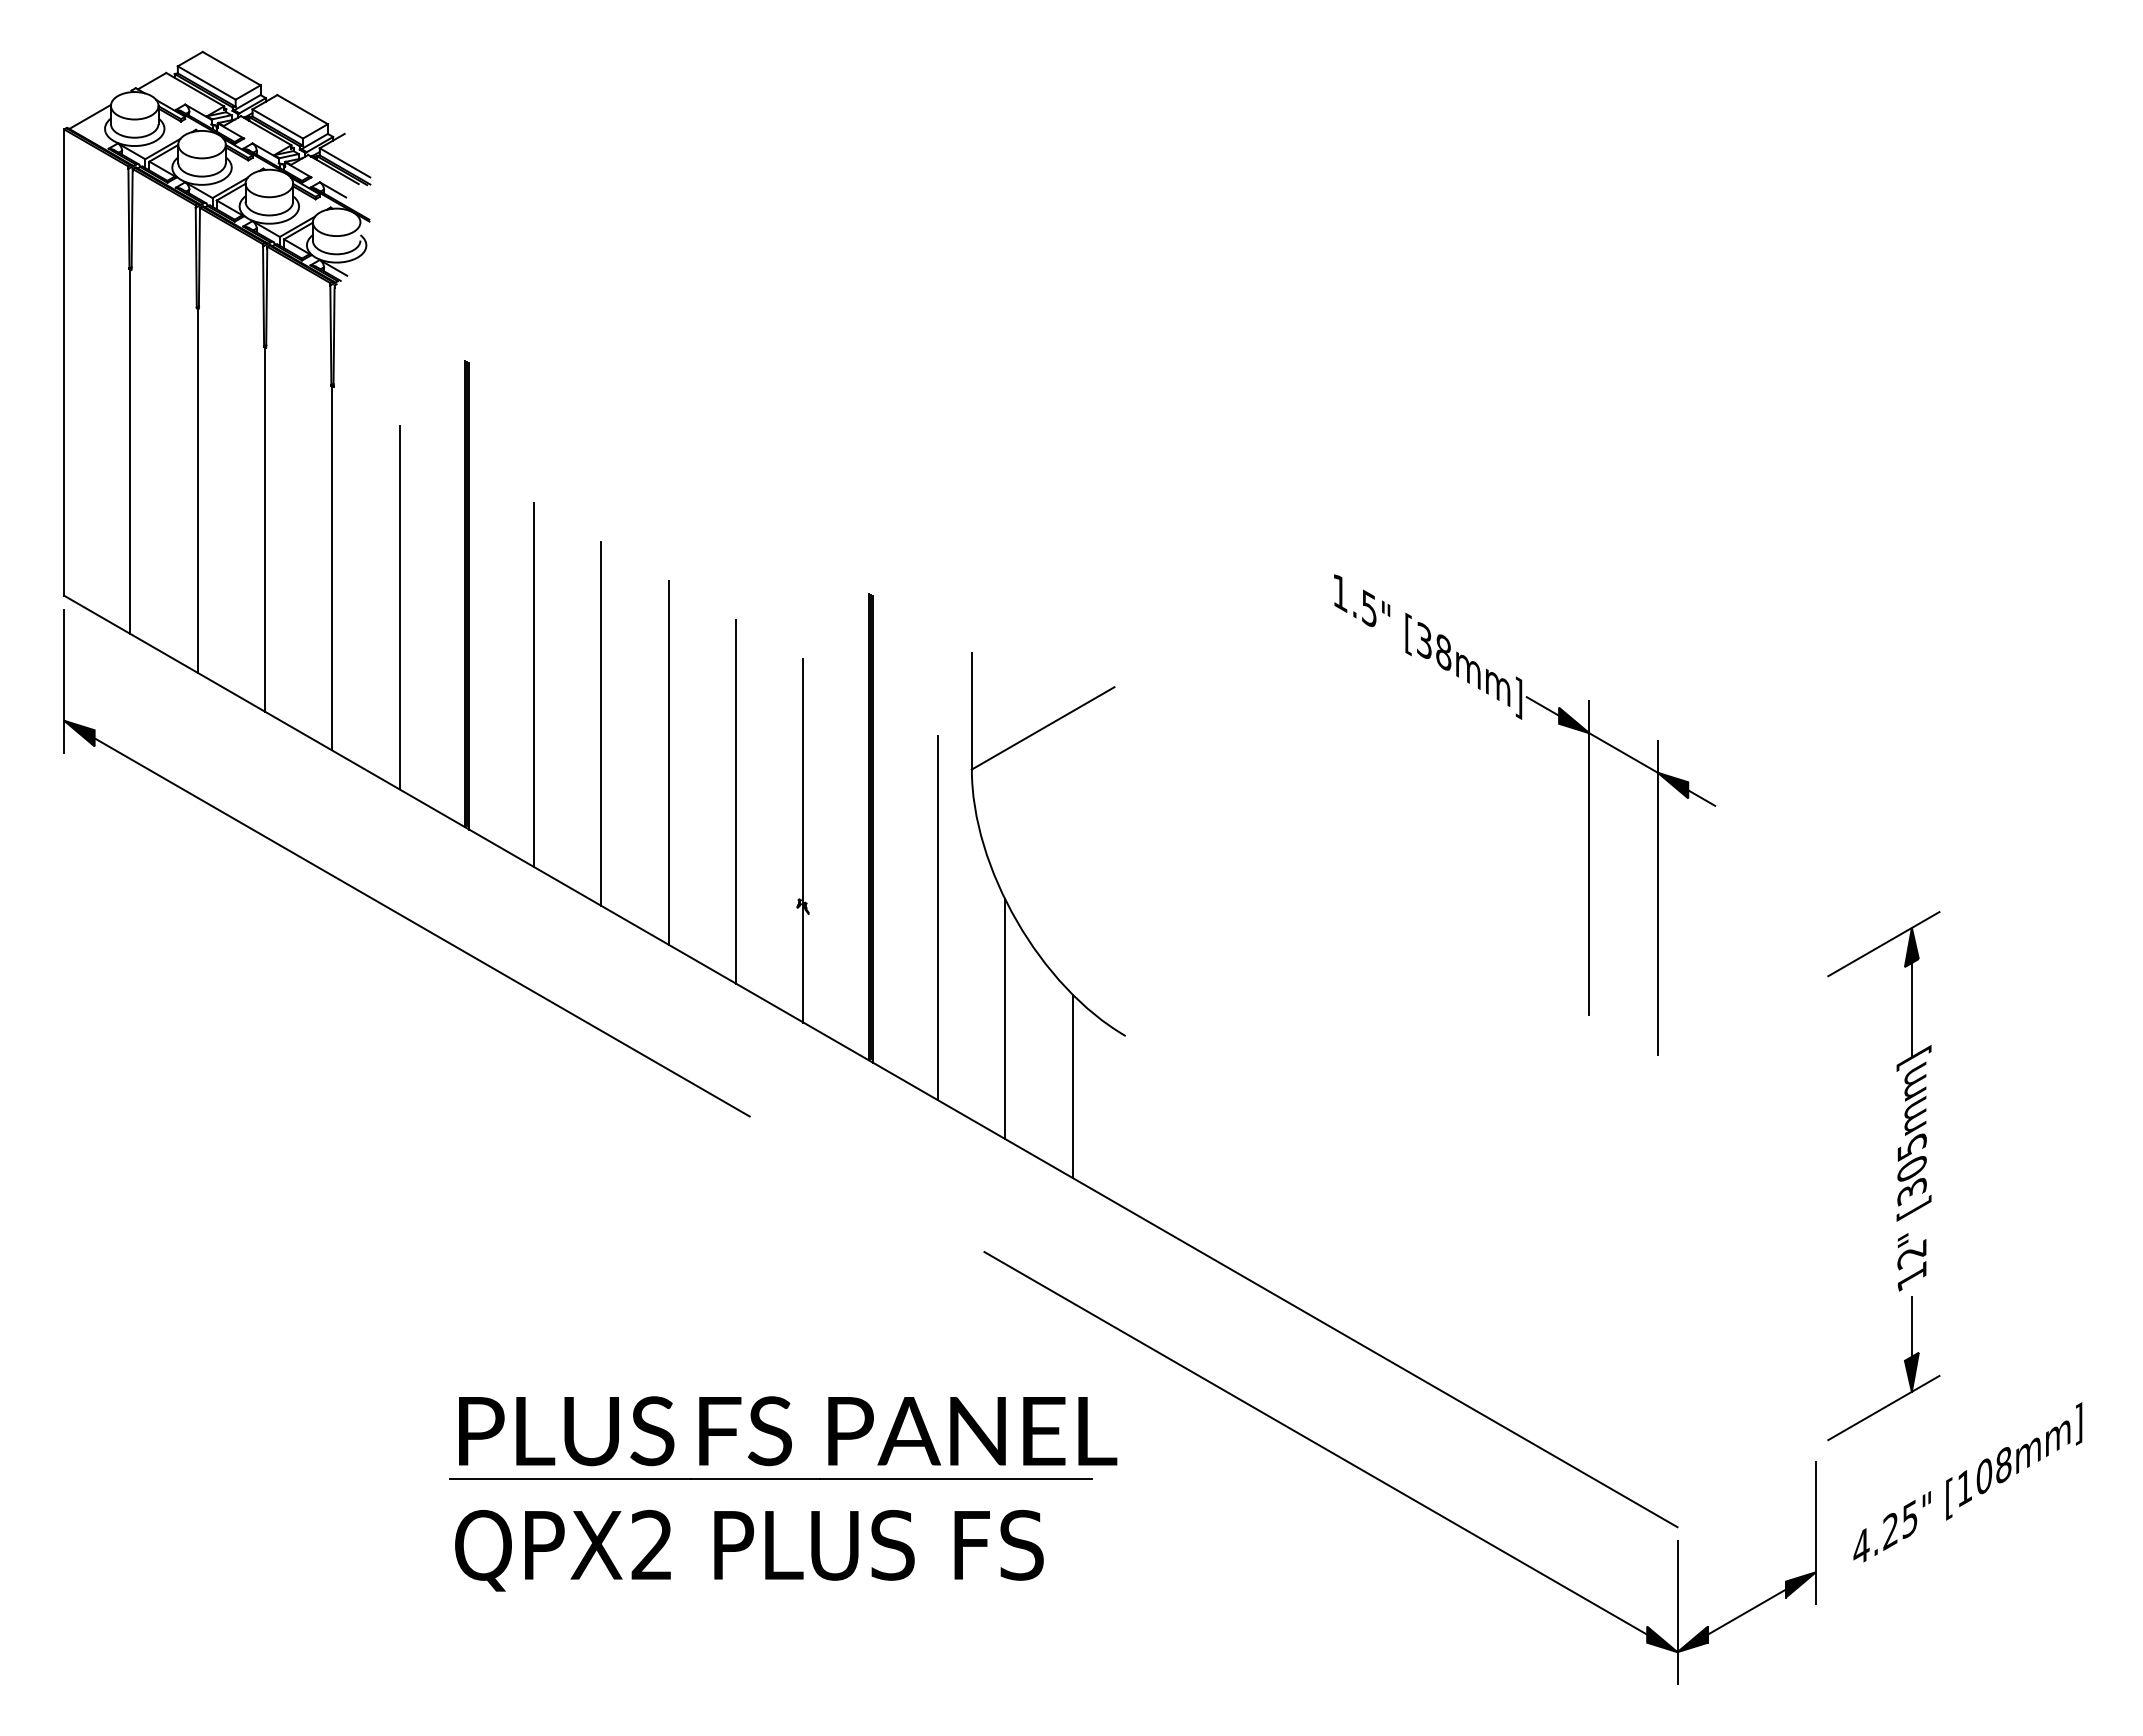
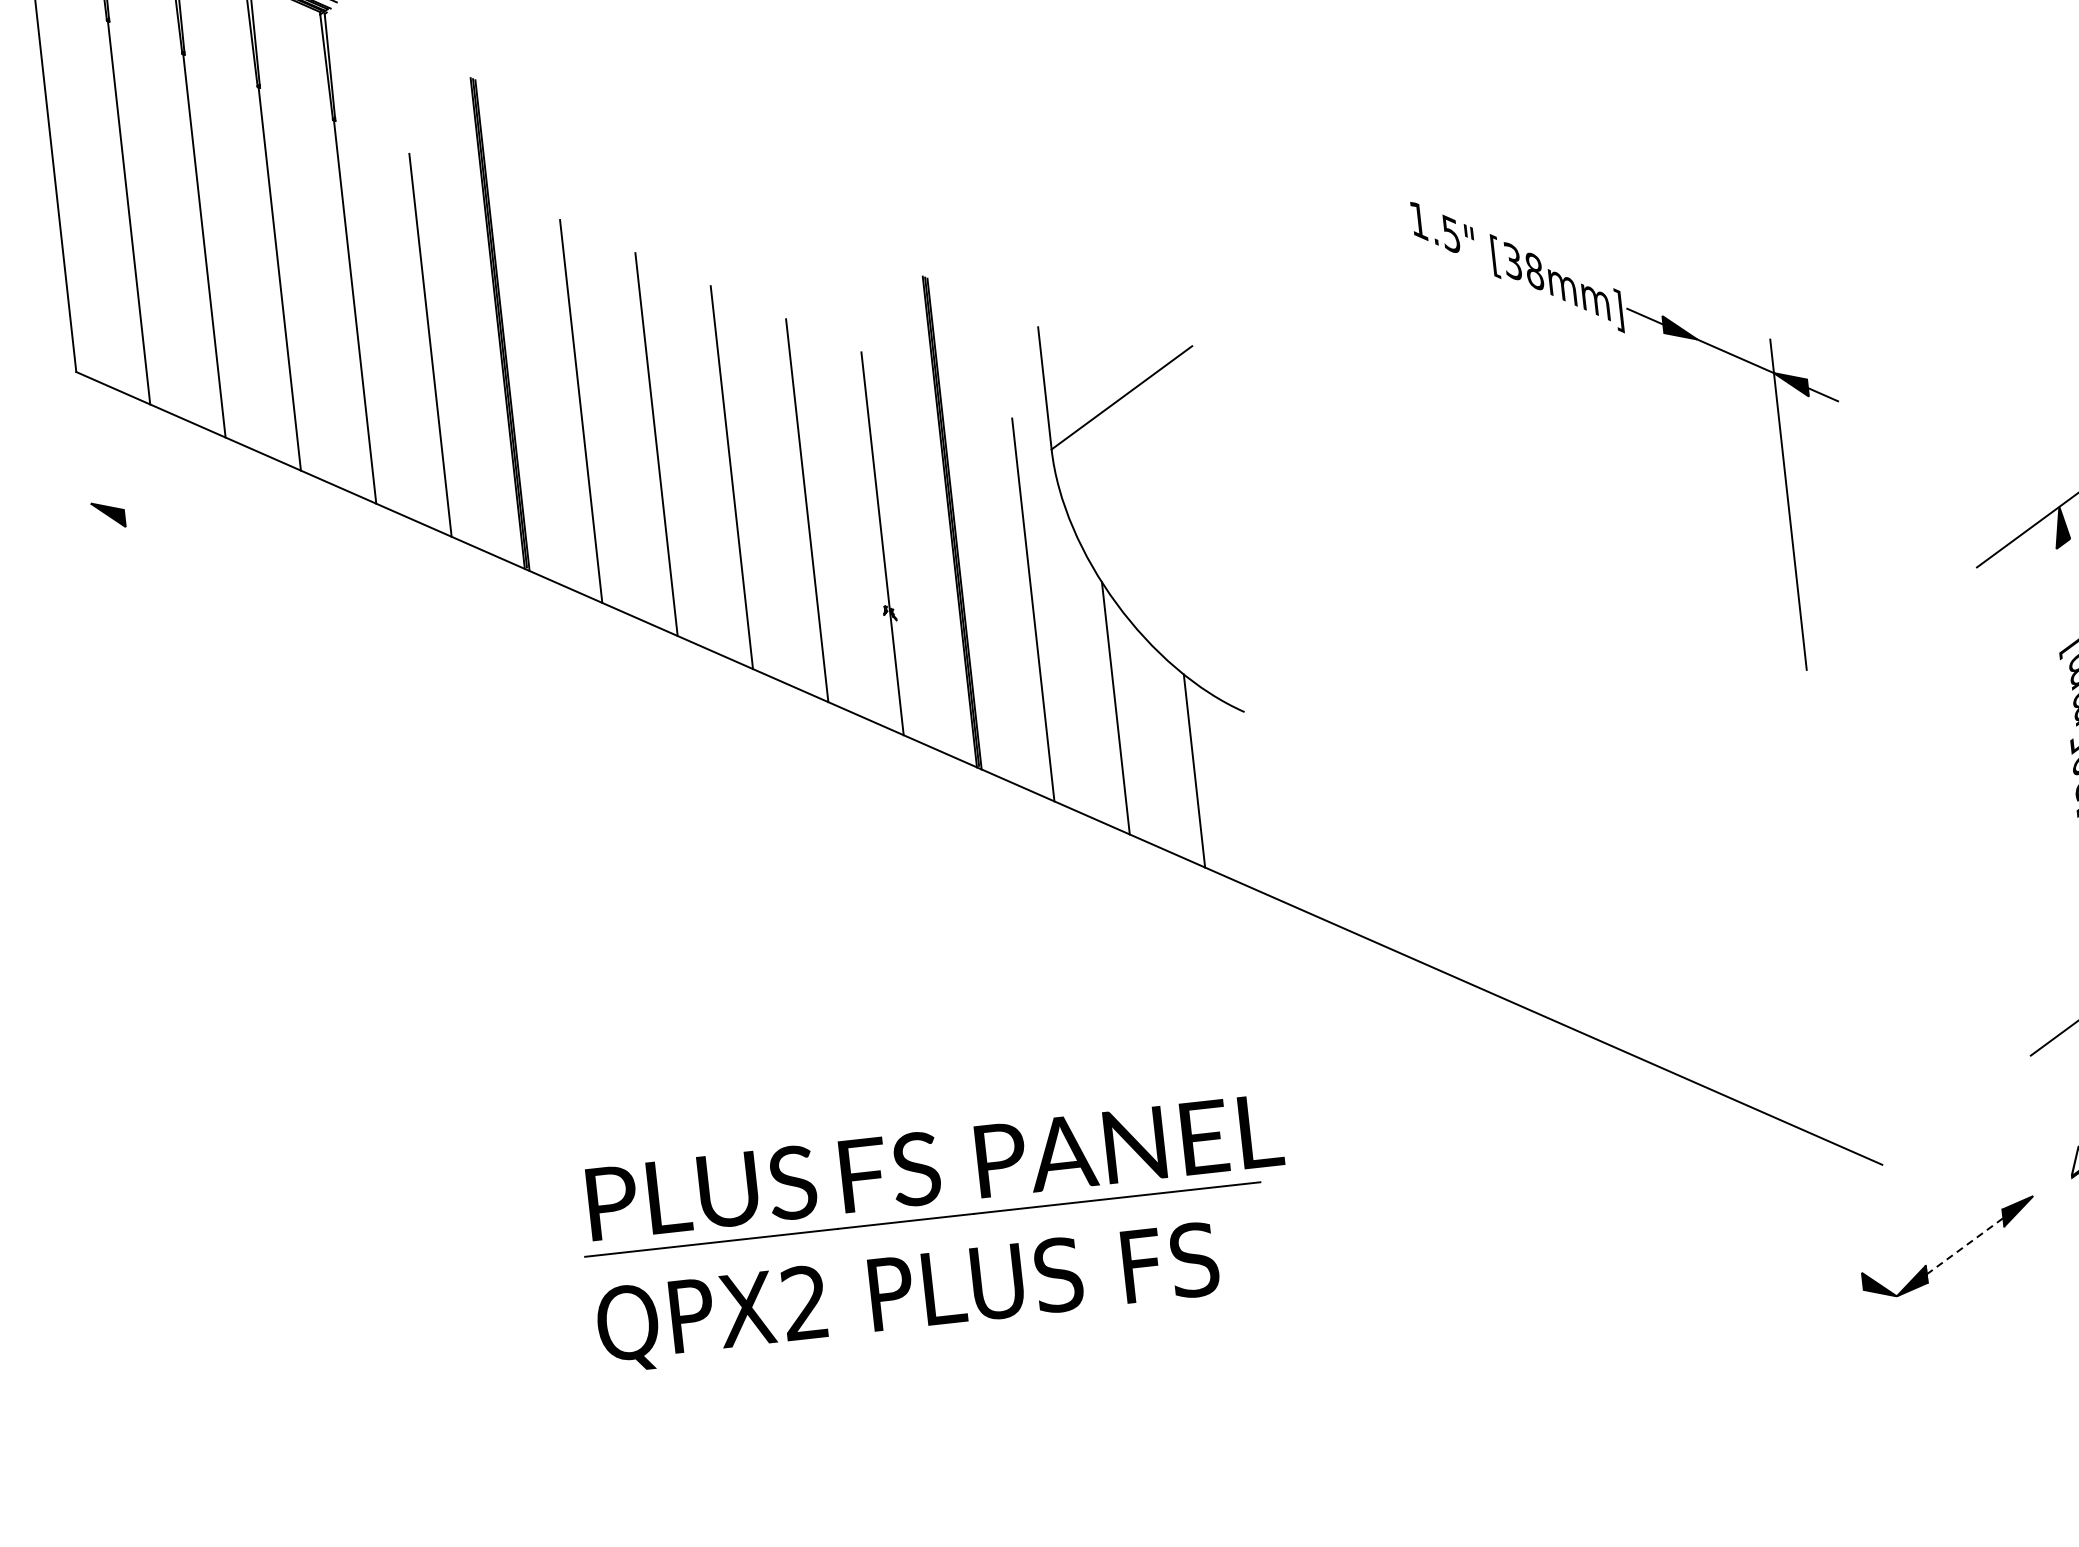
line: (64, 681) -> (86, 462), removed
line: (1589, 858) -> (1711, 471), removed
line: (421, 927) -> (490, 679), removed
line: (1911, 1009) -> (2068, 592), removed
line: (1315, 1443) -> (1491, 1118), removed
line: (1815, 1532) -> (2028, 1154), removed
line: (1677, 1612) -> (1892, 1254), removed
line: (1746, 1612) -> (1964, 1246), solid -> dashed

